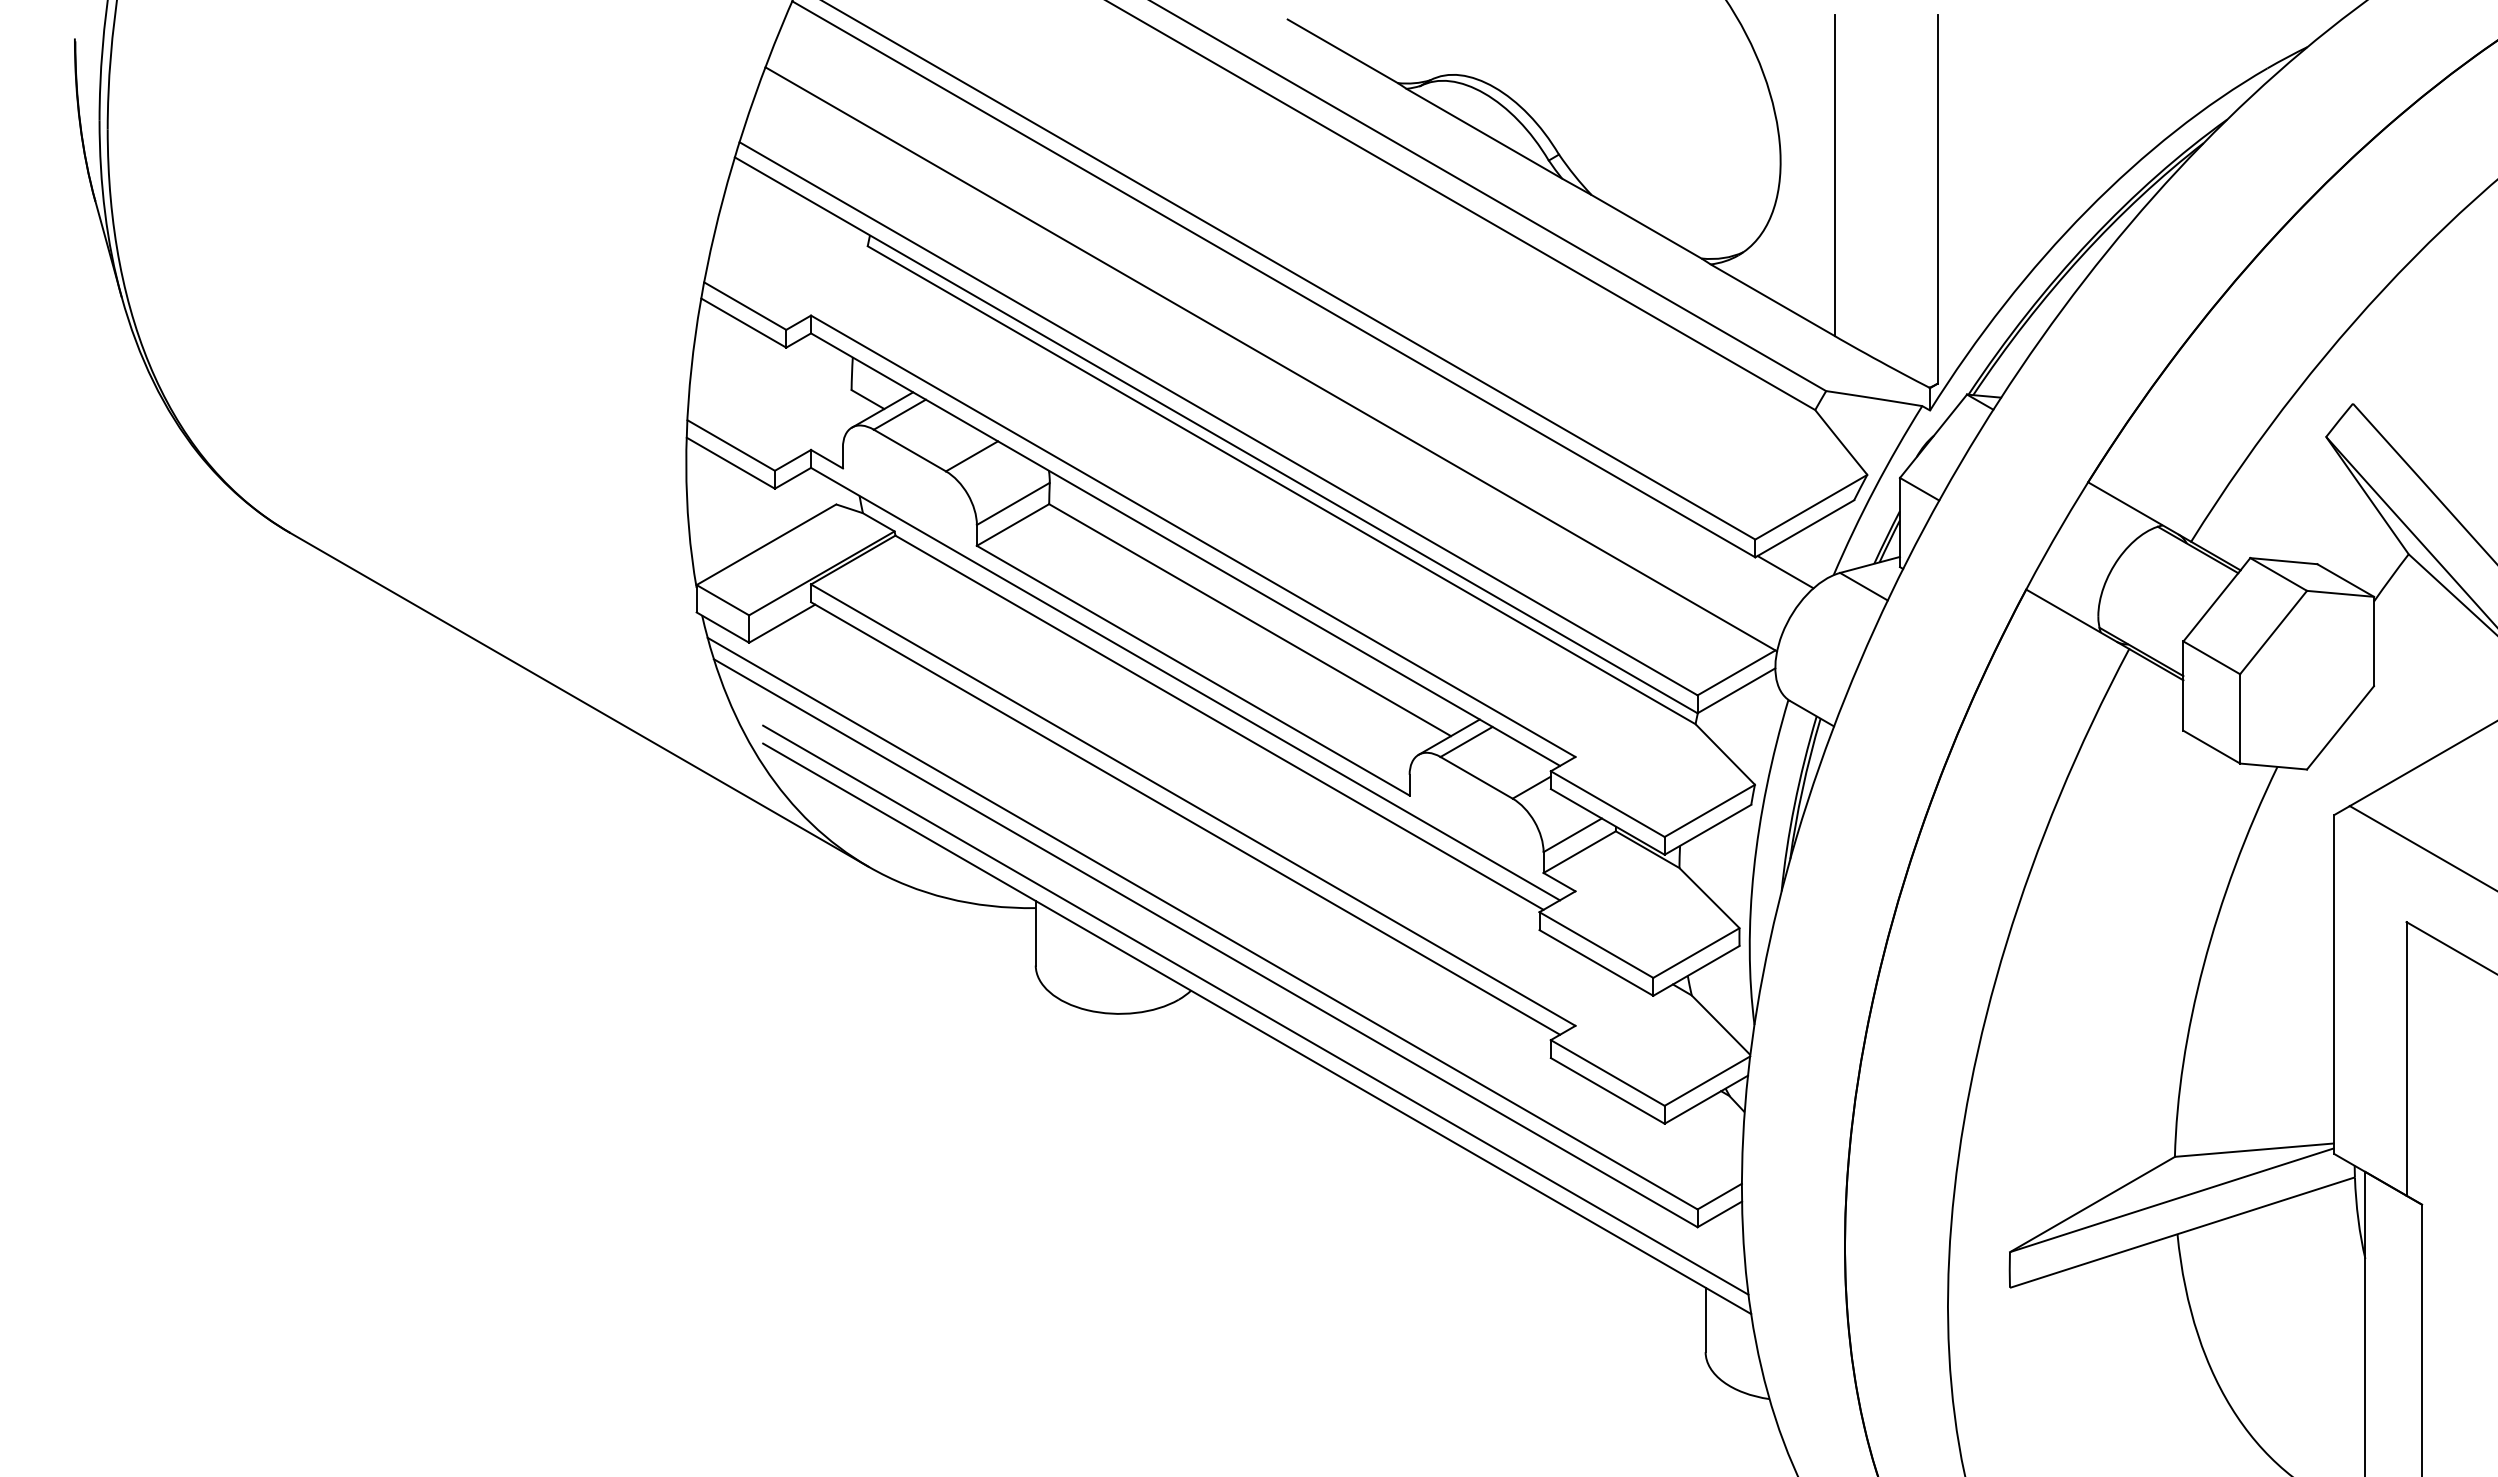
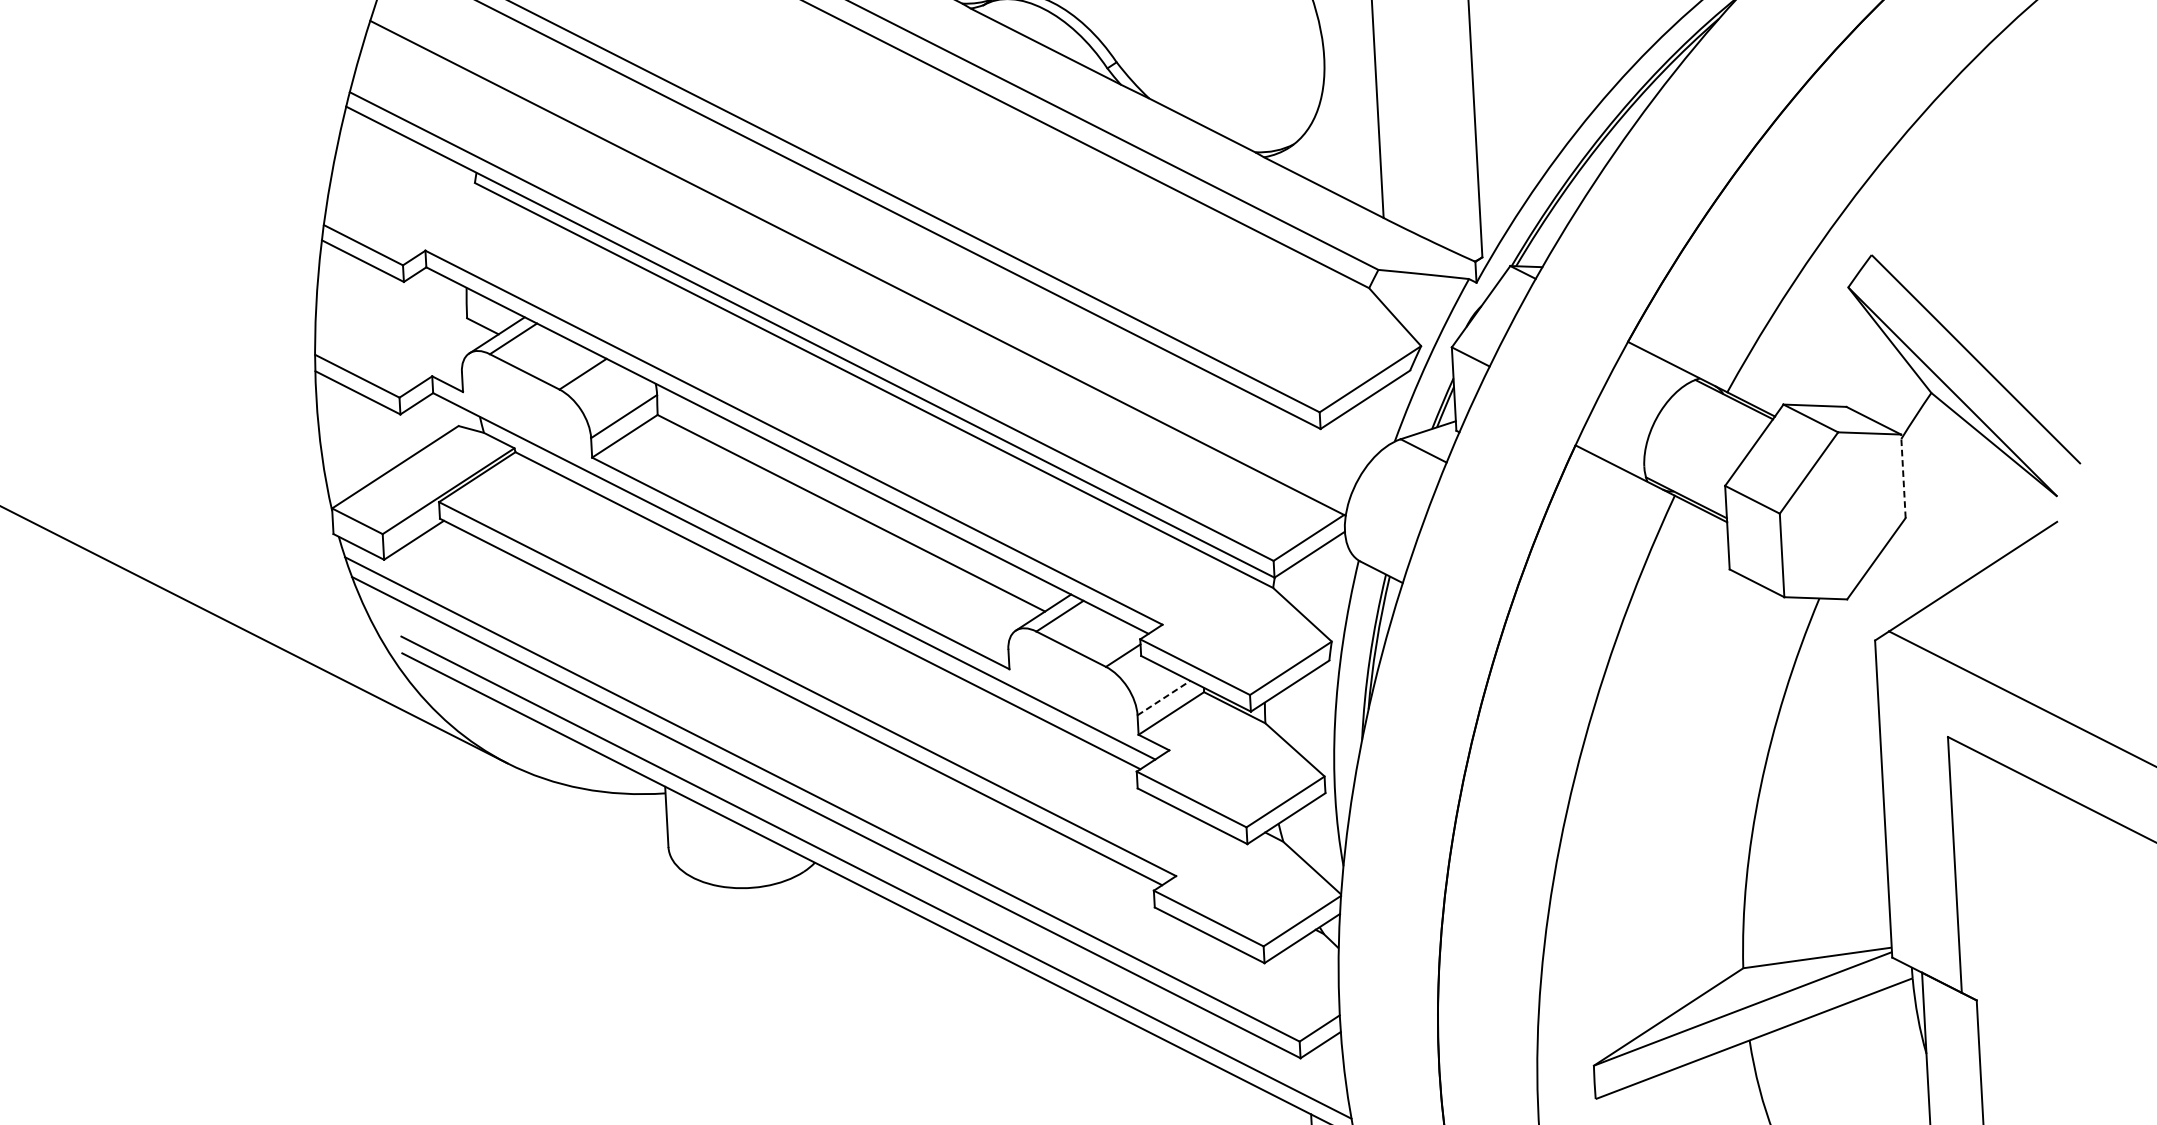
line: (1785, 572) -> (1349, 441), removed
line: (2374, 641) -> (1903, 476), solid -> dashed
line: (1572, 835) -> (1163, 698), solid -> dashed

